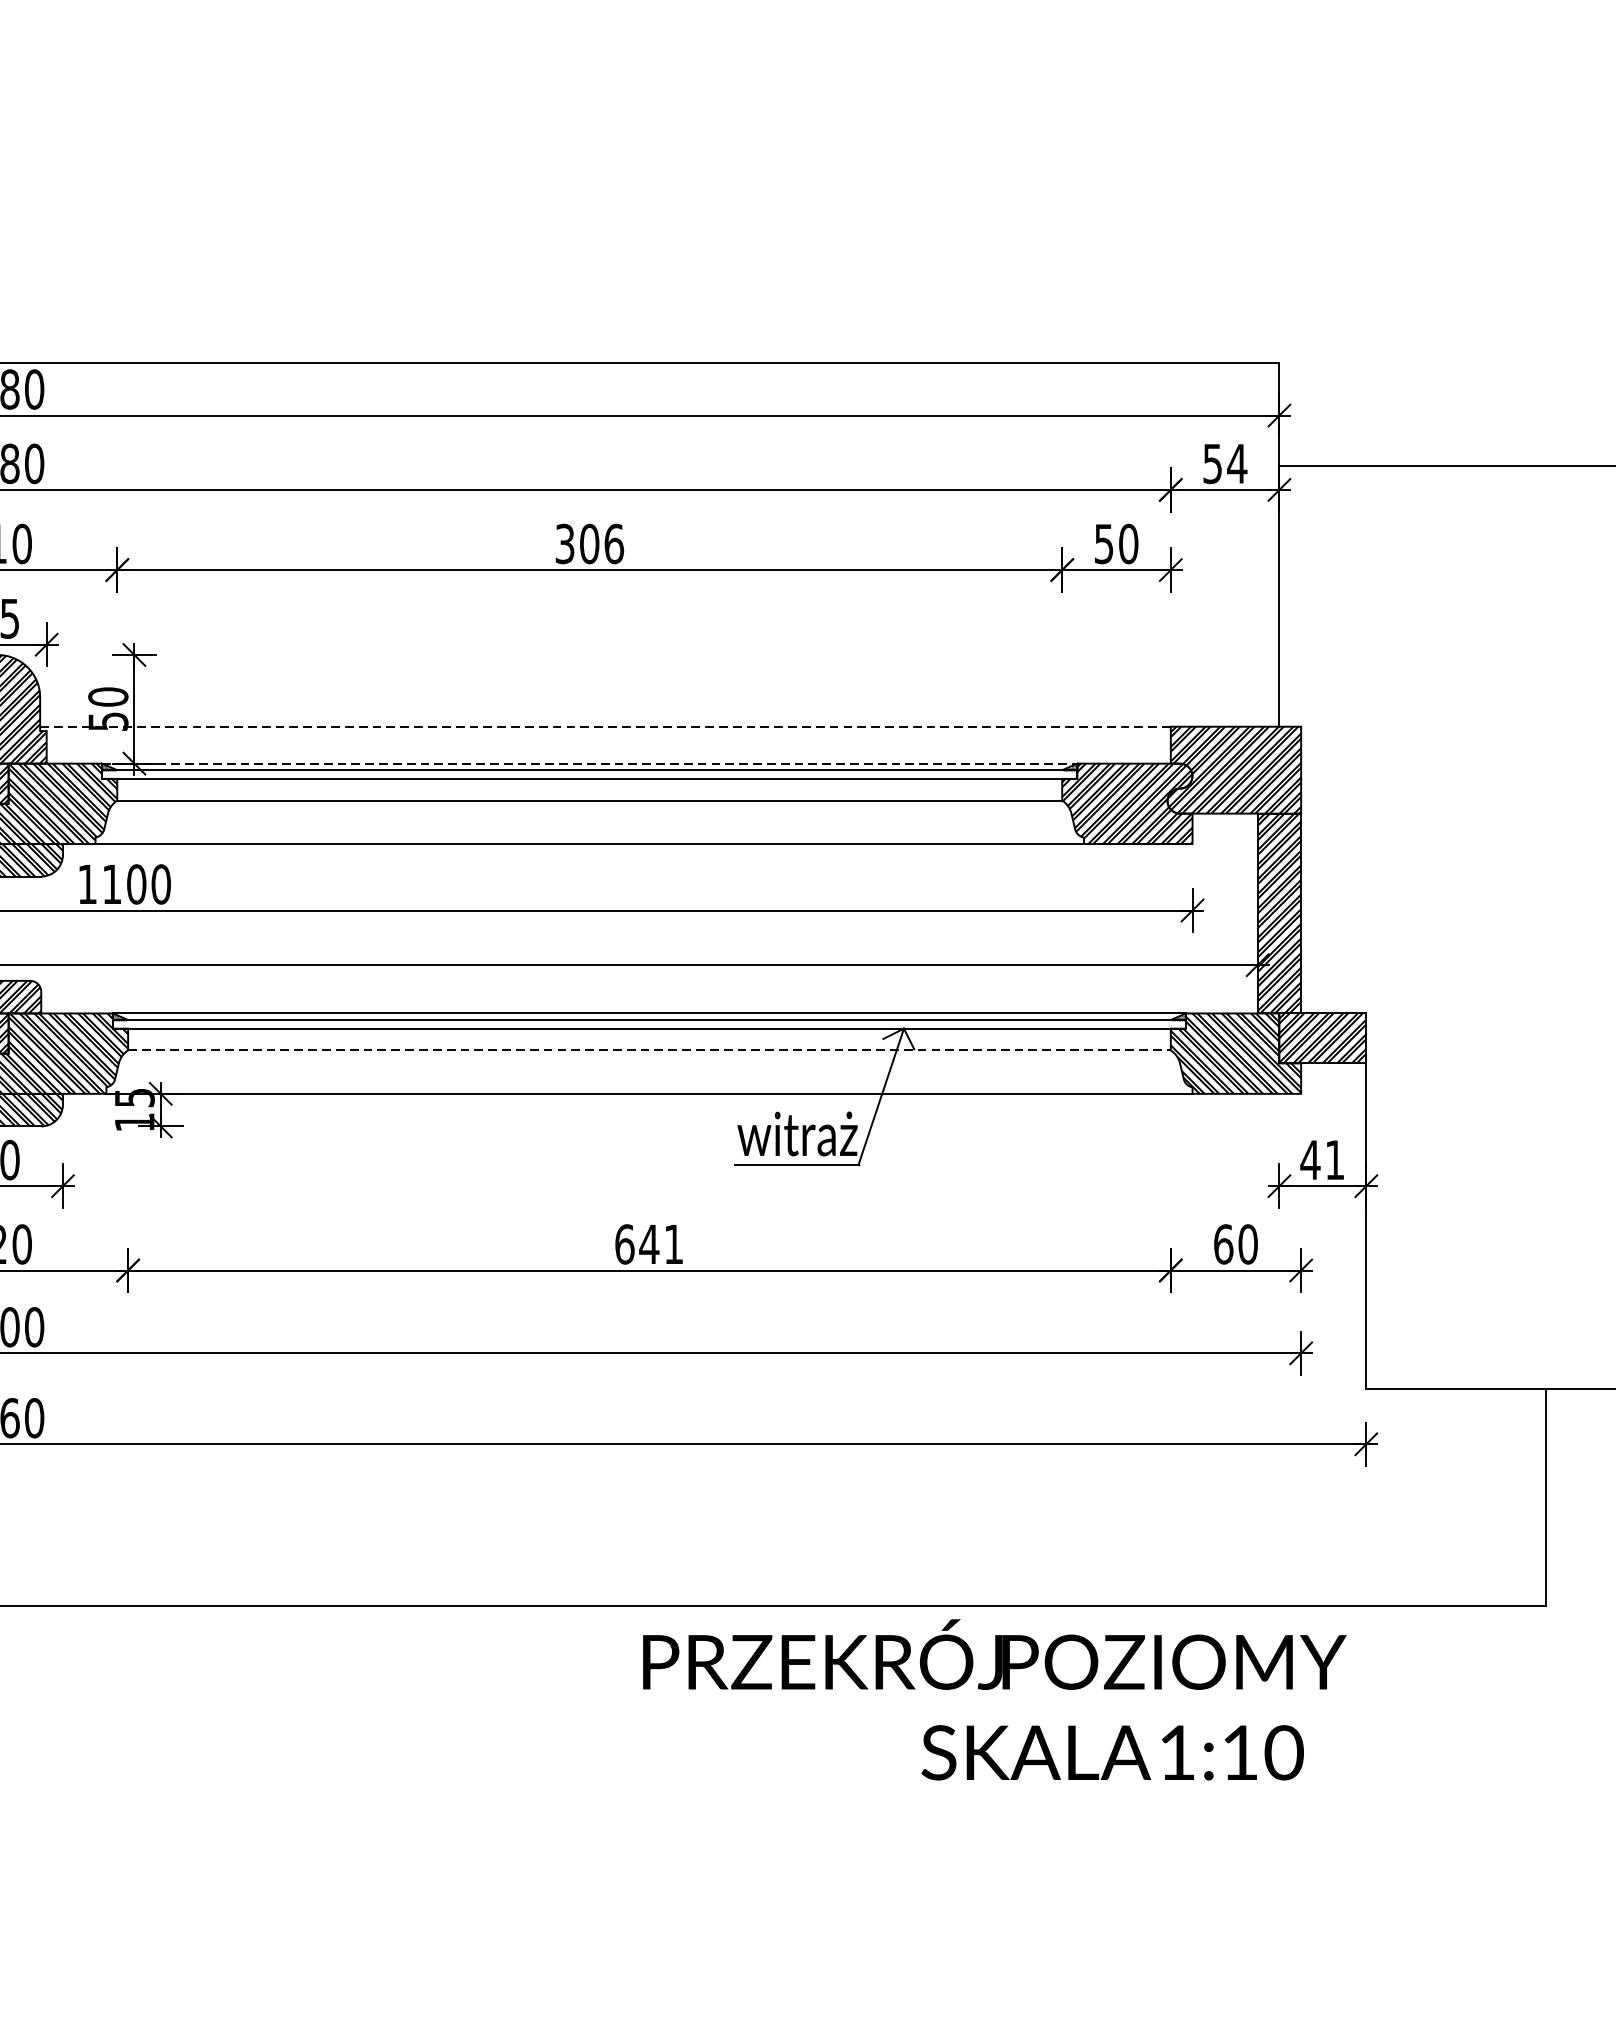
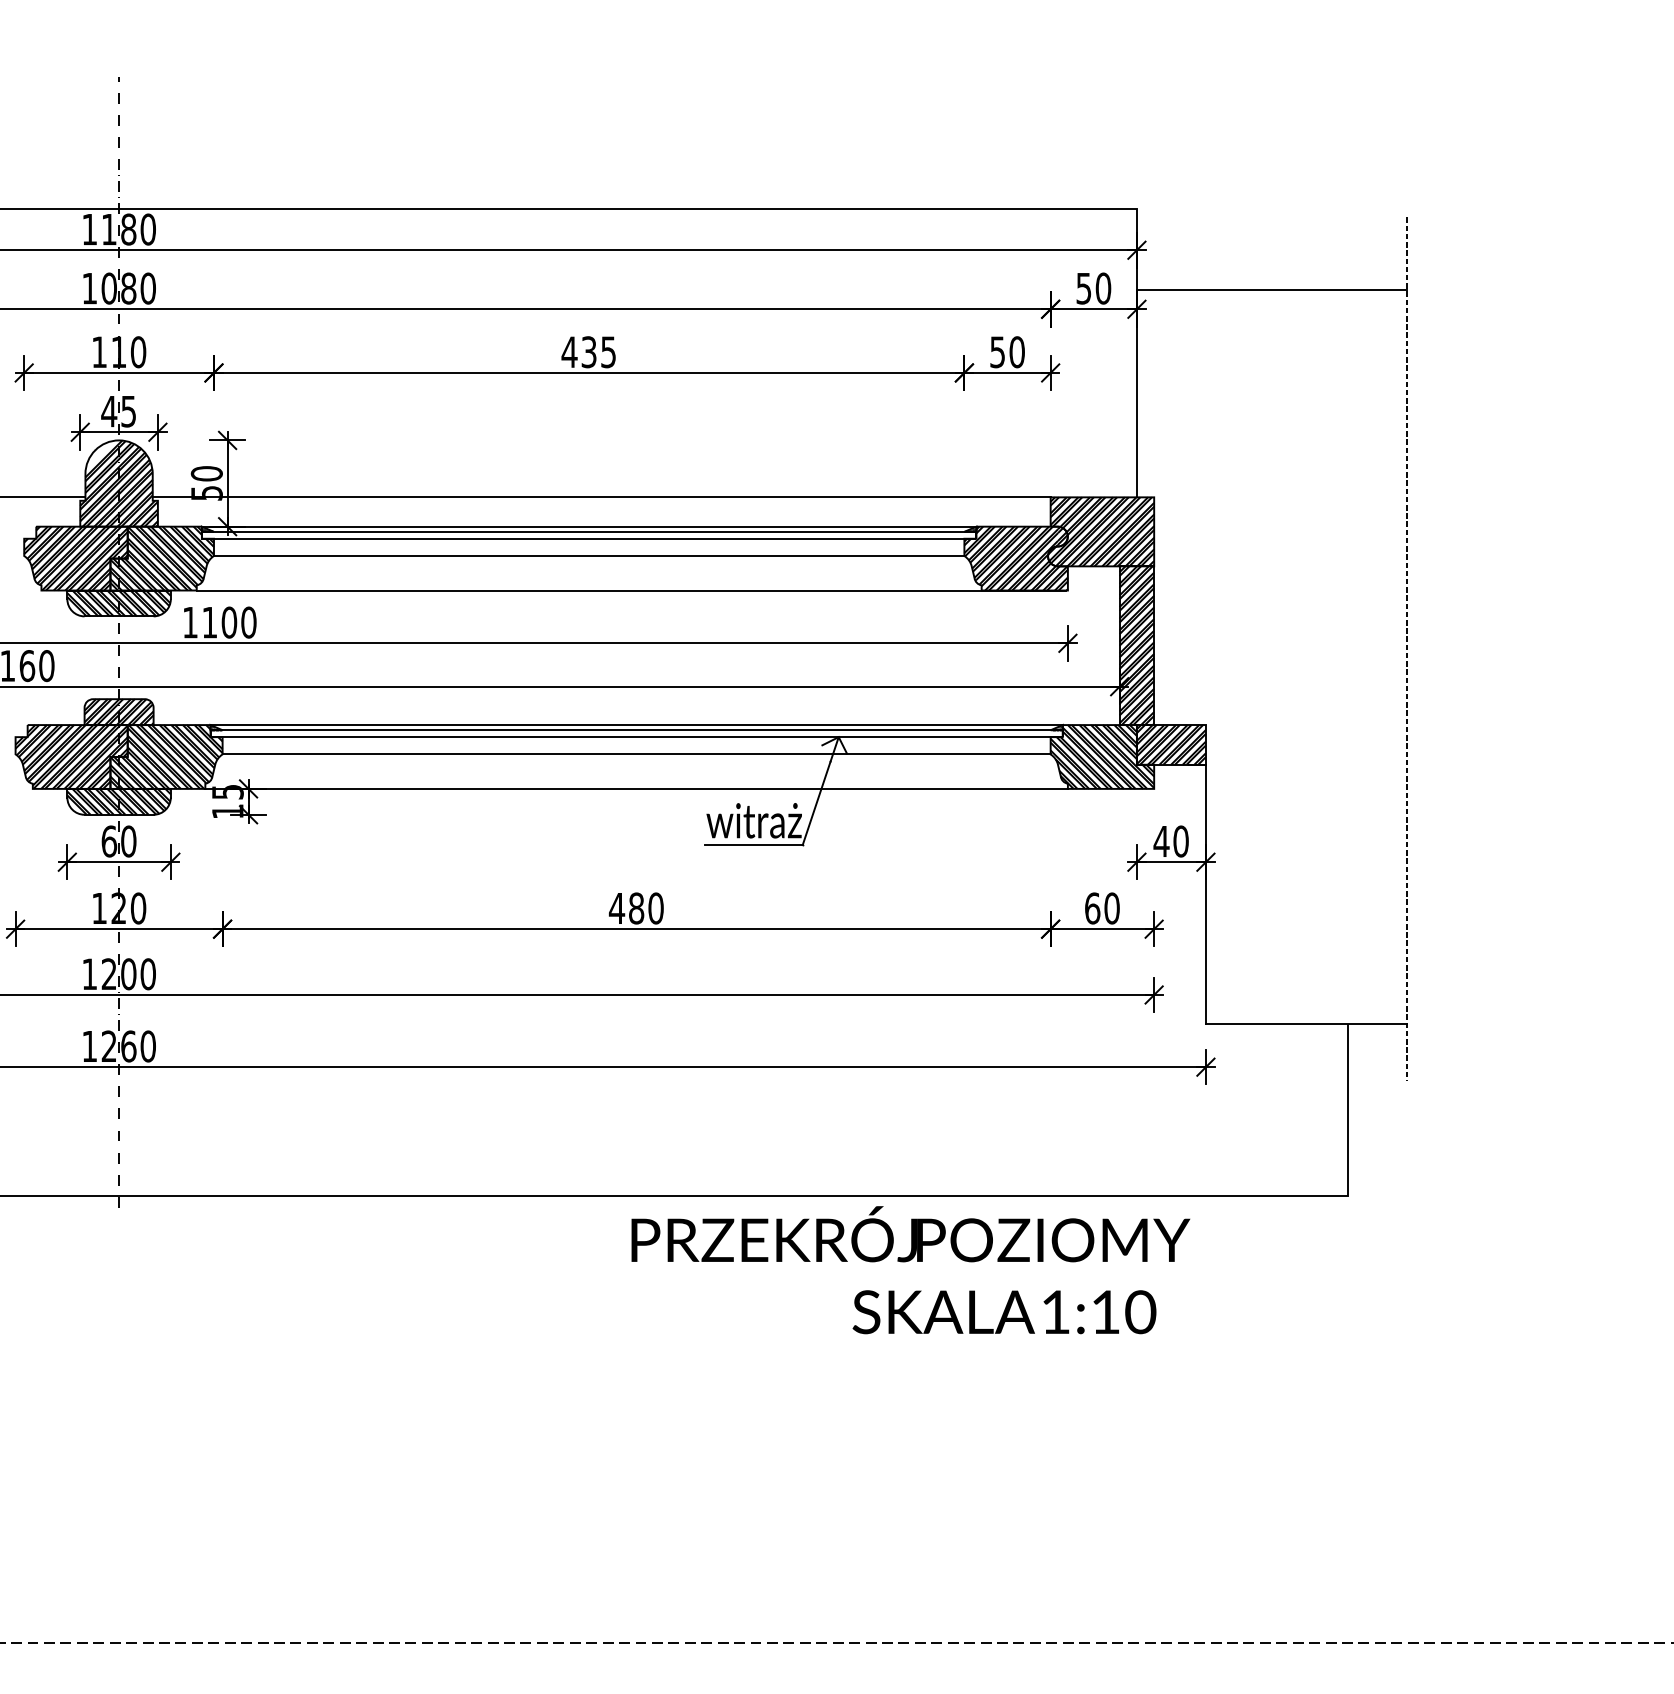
text: (1237, 463) -> (1103, 288), 54 -> 50
text: (588, 544) -> (588, 352), 306 -> 435
line: (605, 726) -> (601, 497), dashed -> solid
line: (590, 763) -> (589, 526), dashed -> solid
line: (650, 1050) -> (637, 754), dashed -> solid
text: (1334, 1160) -> (1180, 841), 41 -> 40
text: (648, 1244) -> (635, 908), 641 -> 480

